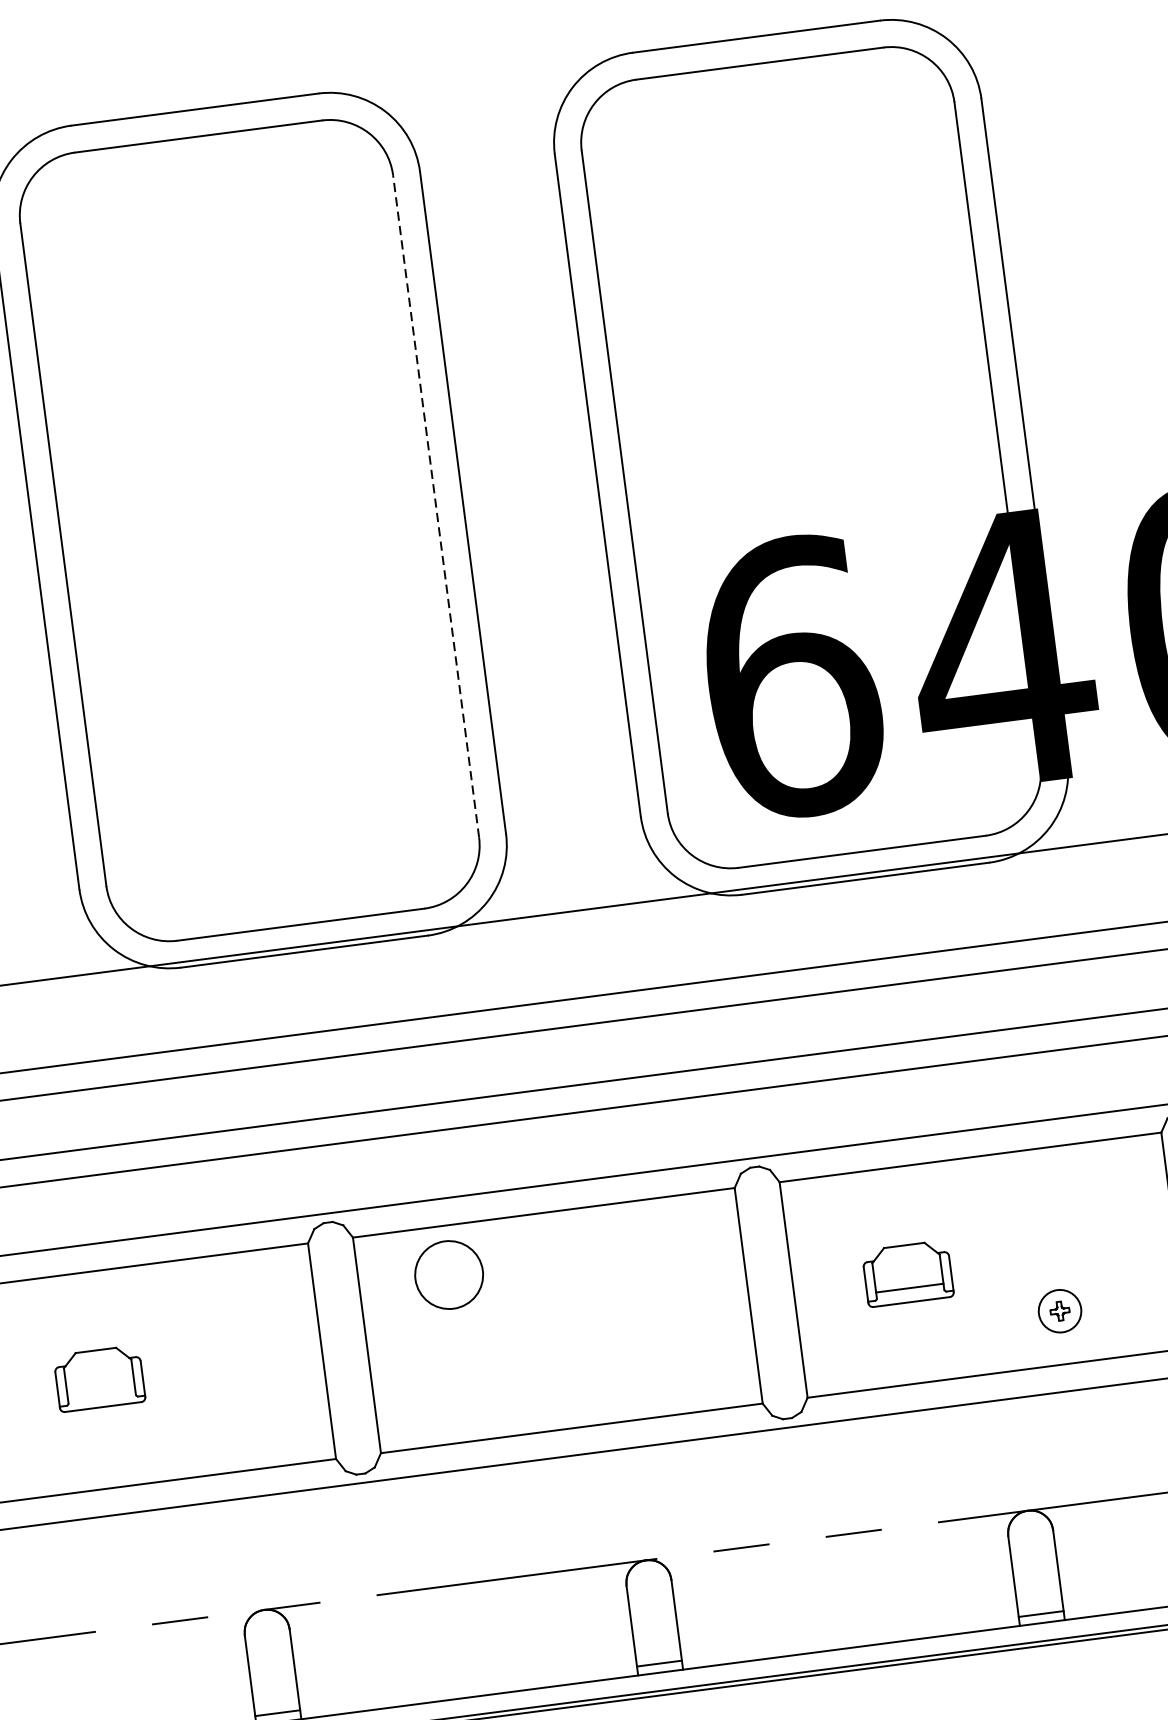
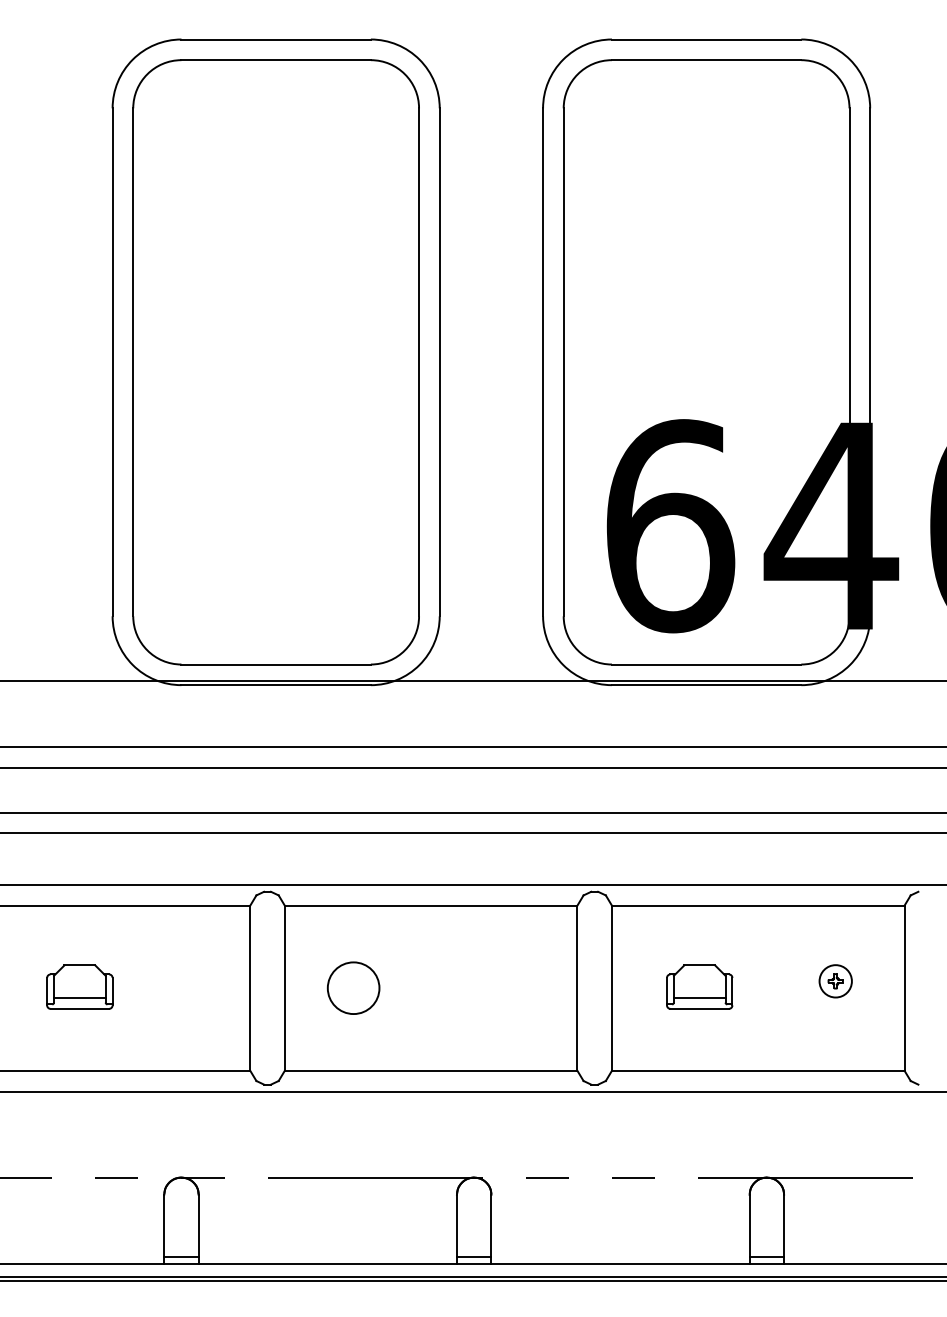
line: (436, 506) -> (419, 362), dashed -> solid
circle: (448, 1274) -> (353, 987), moved
part: (1059, 1311) -> (835, 981), moved
line: (101, 1393) -> (79, 998), added

